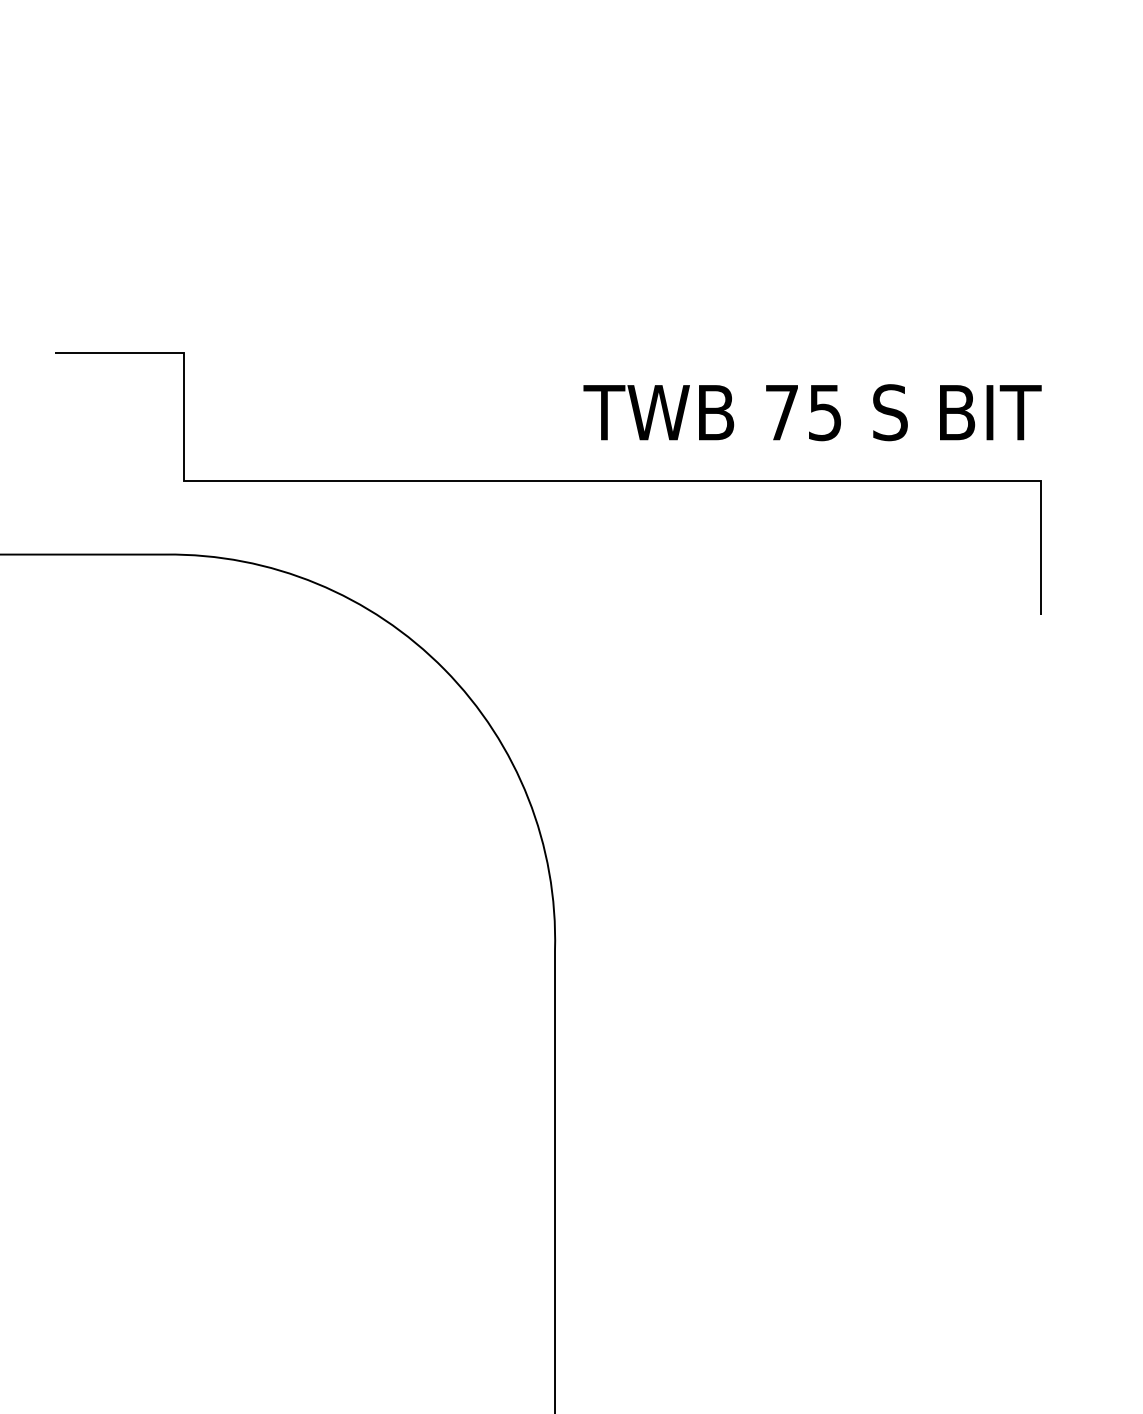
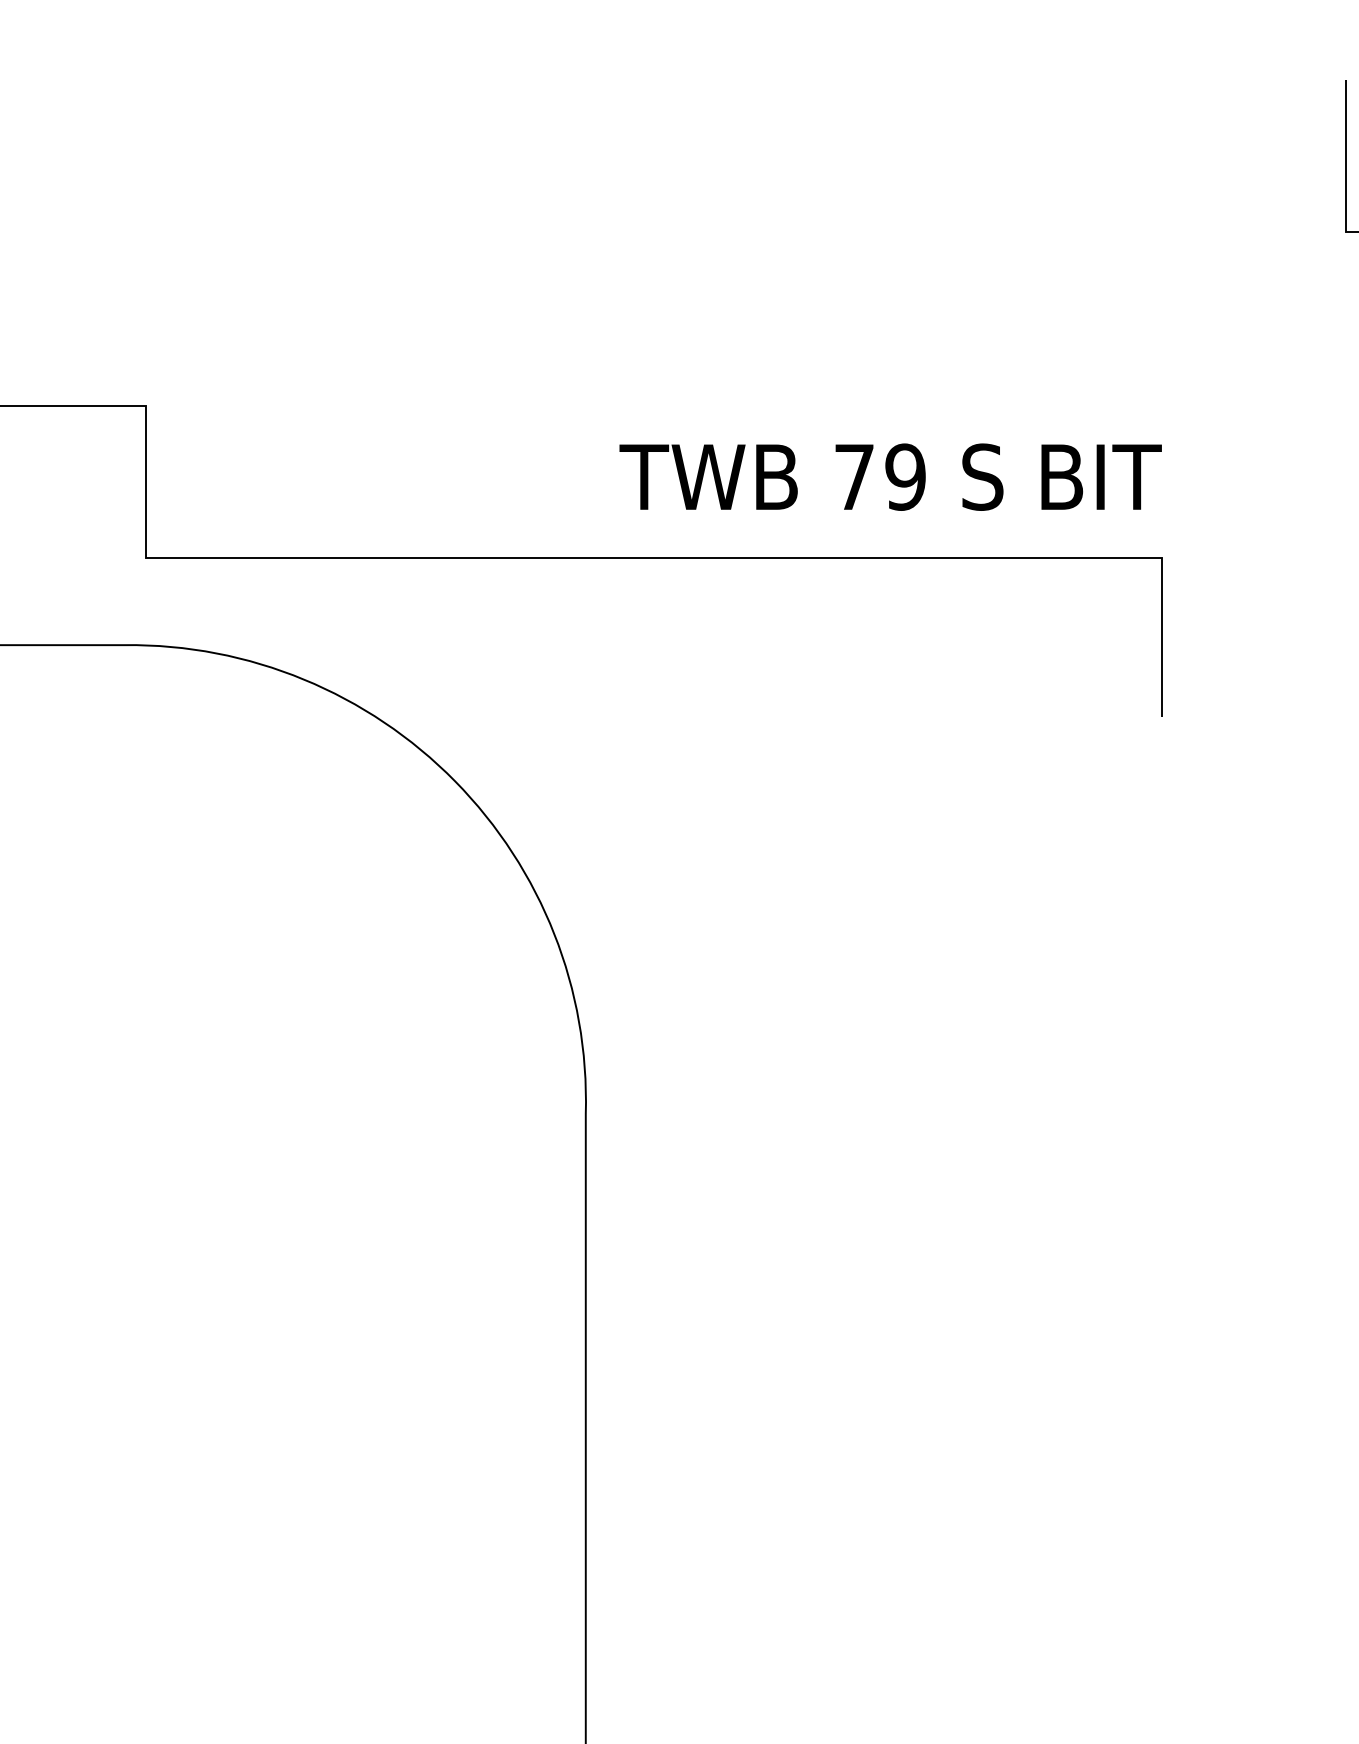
text: (825, 412) -> (905, 476), 75 -> 79

